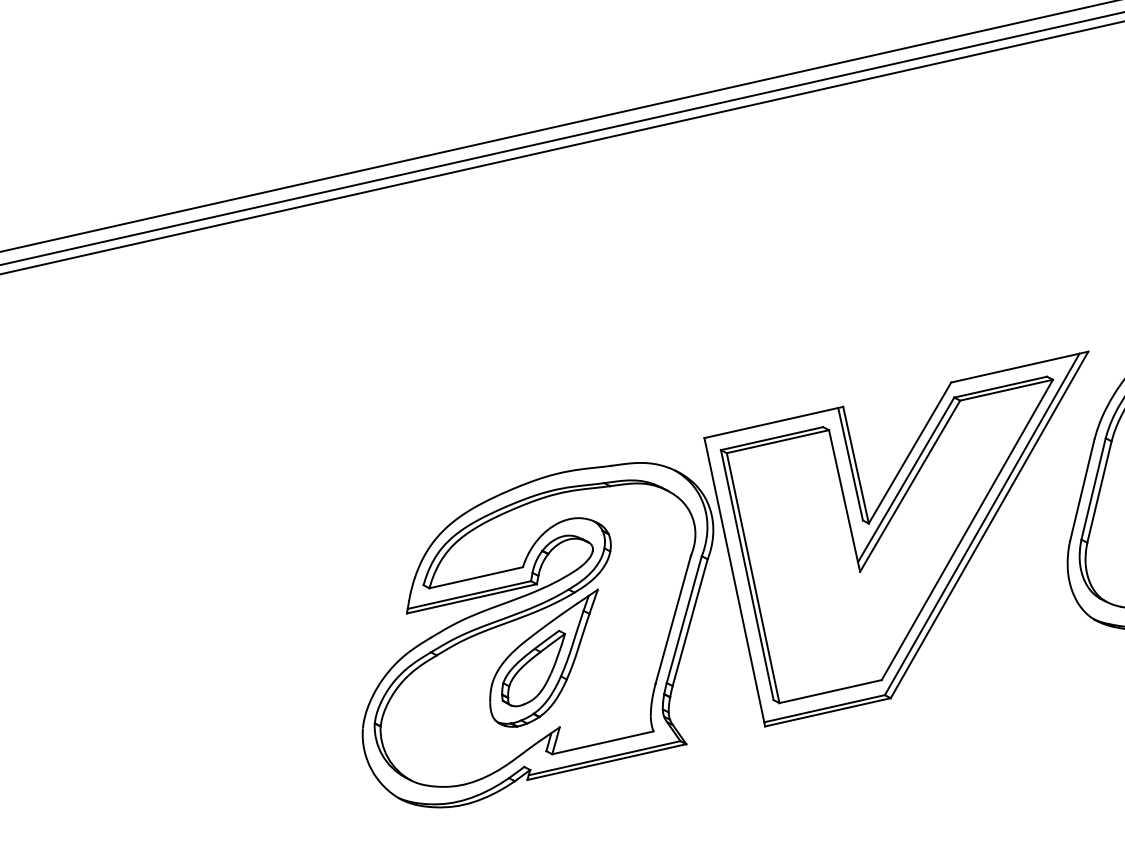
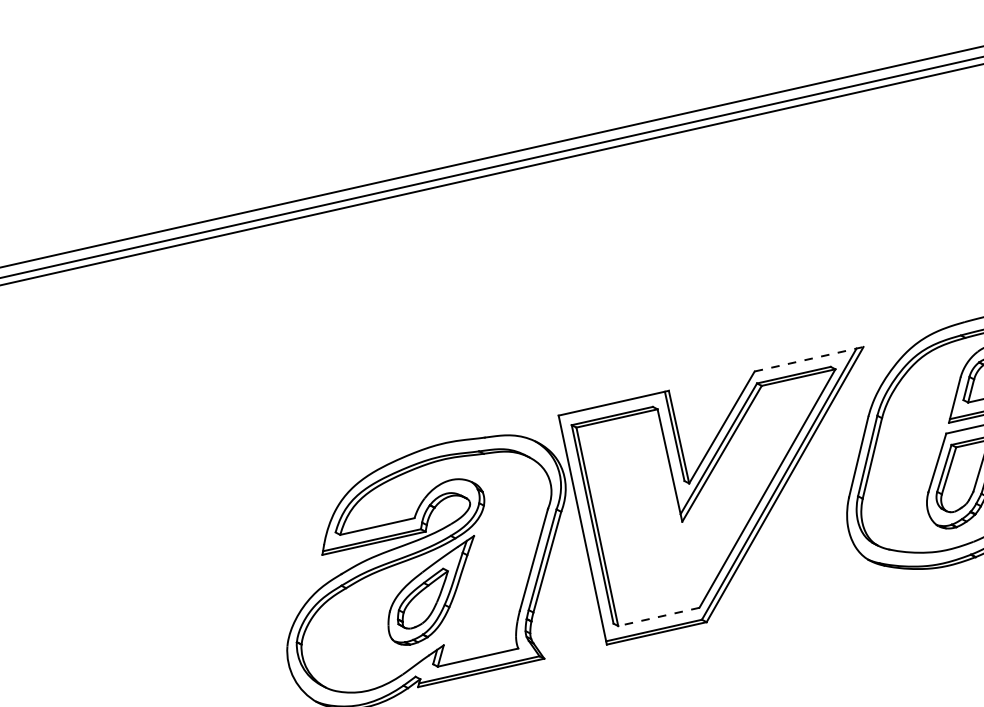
line: (1020, 367) -> (809, 359), solid -> dashed
line: (830, 691) -> (658, 616), solid -> dashed

